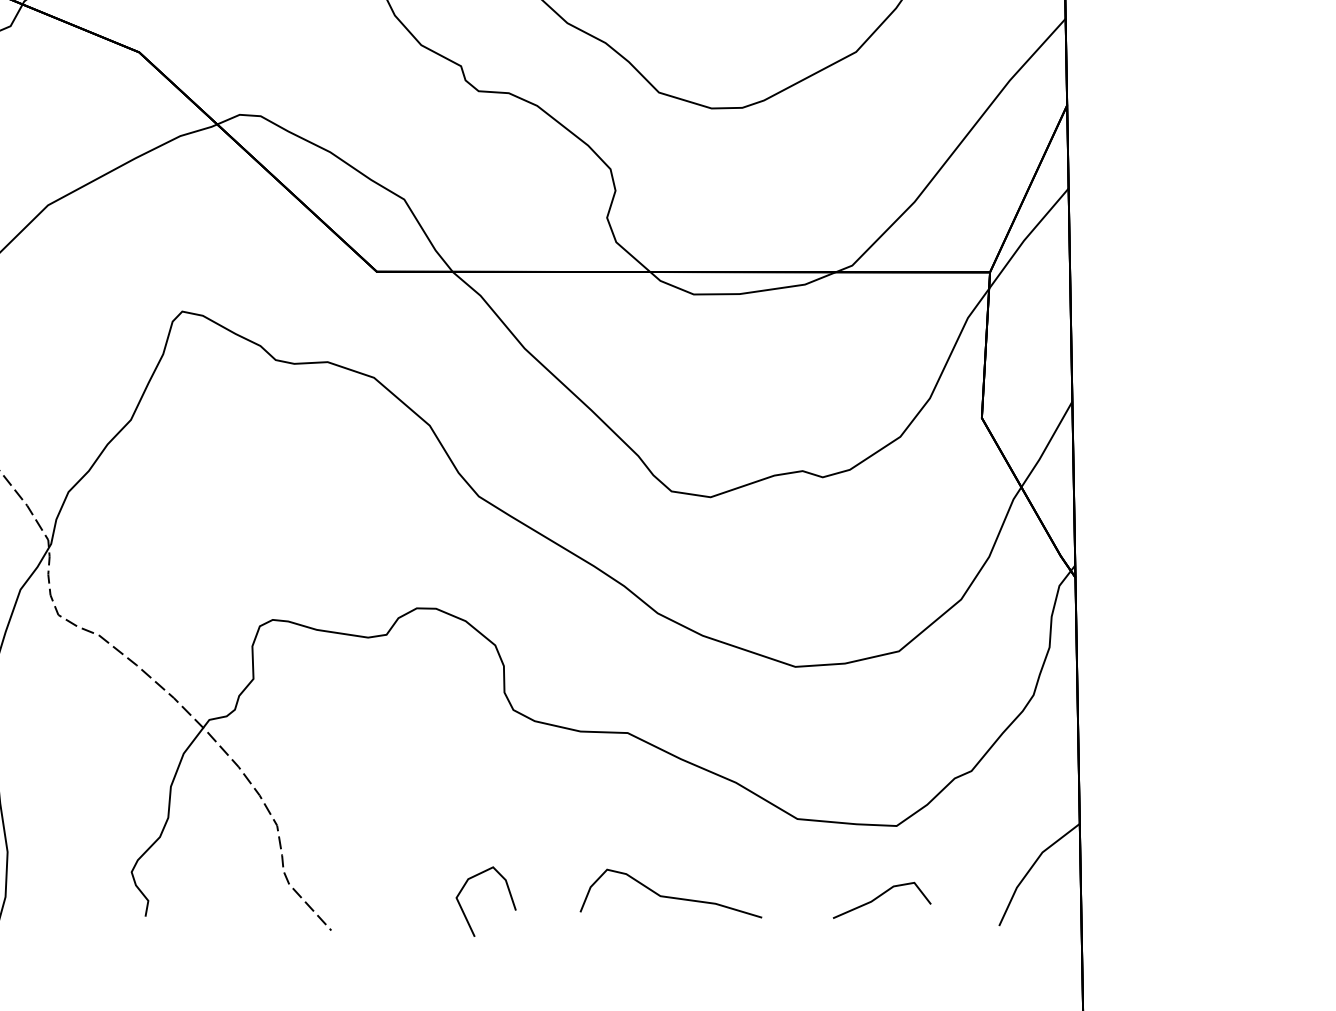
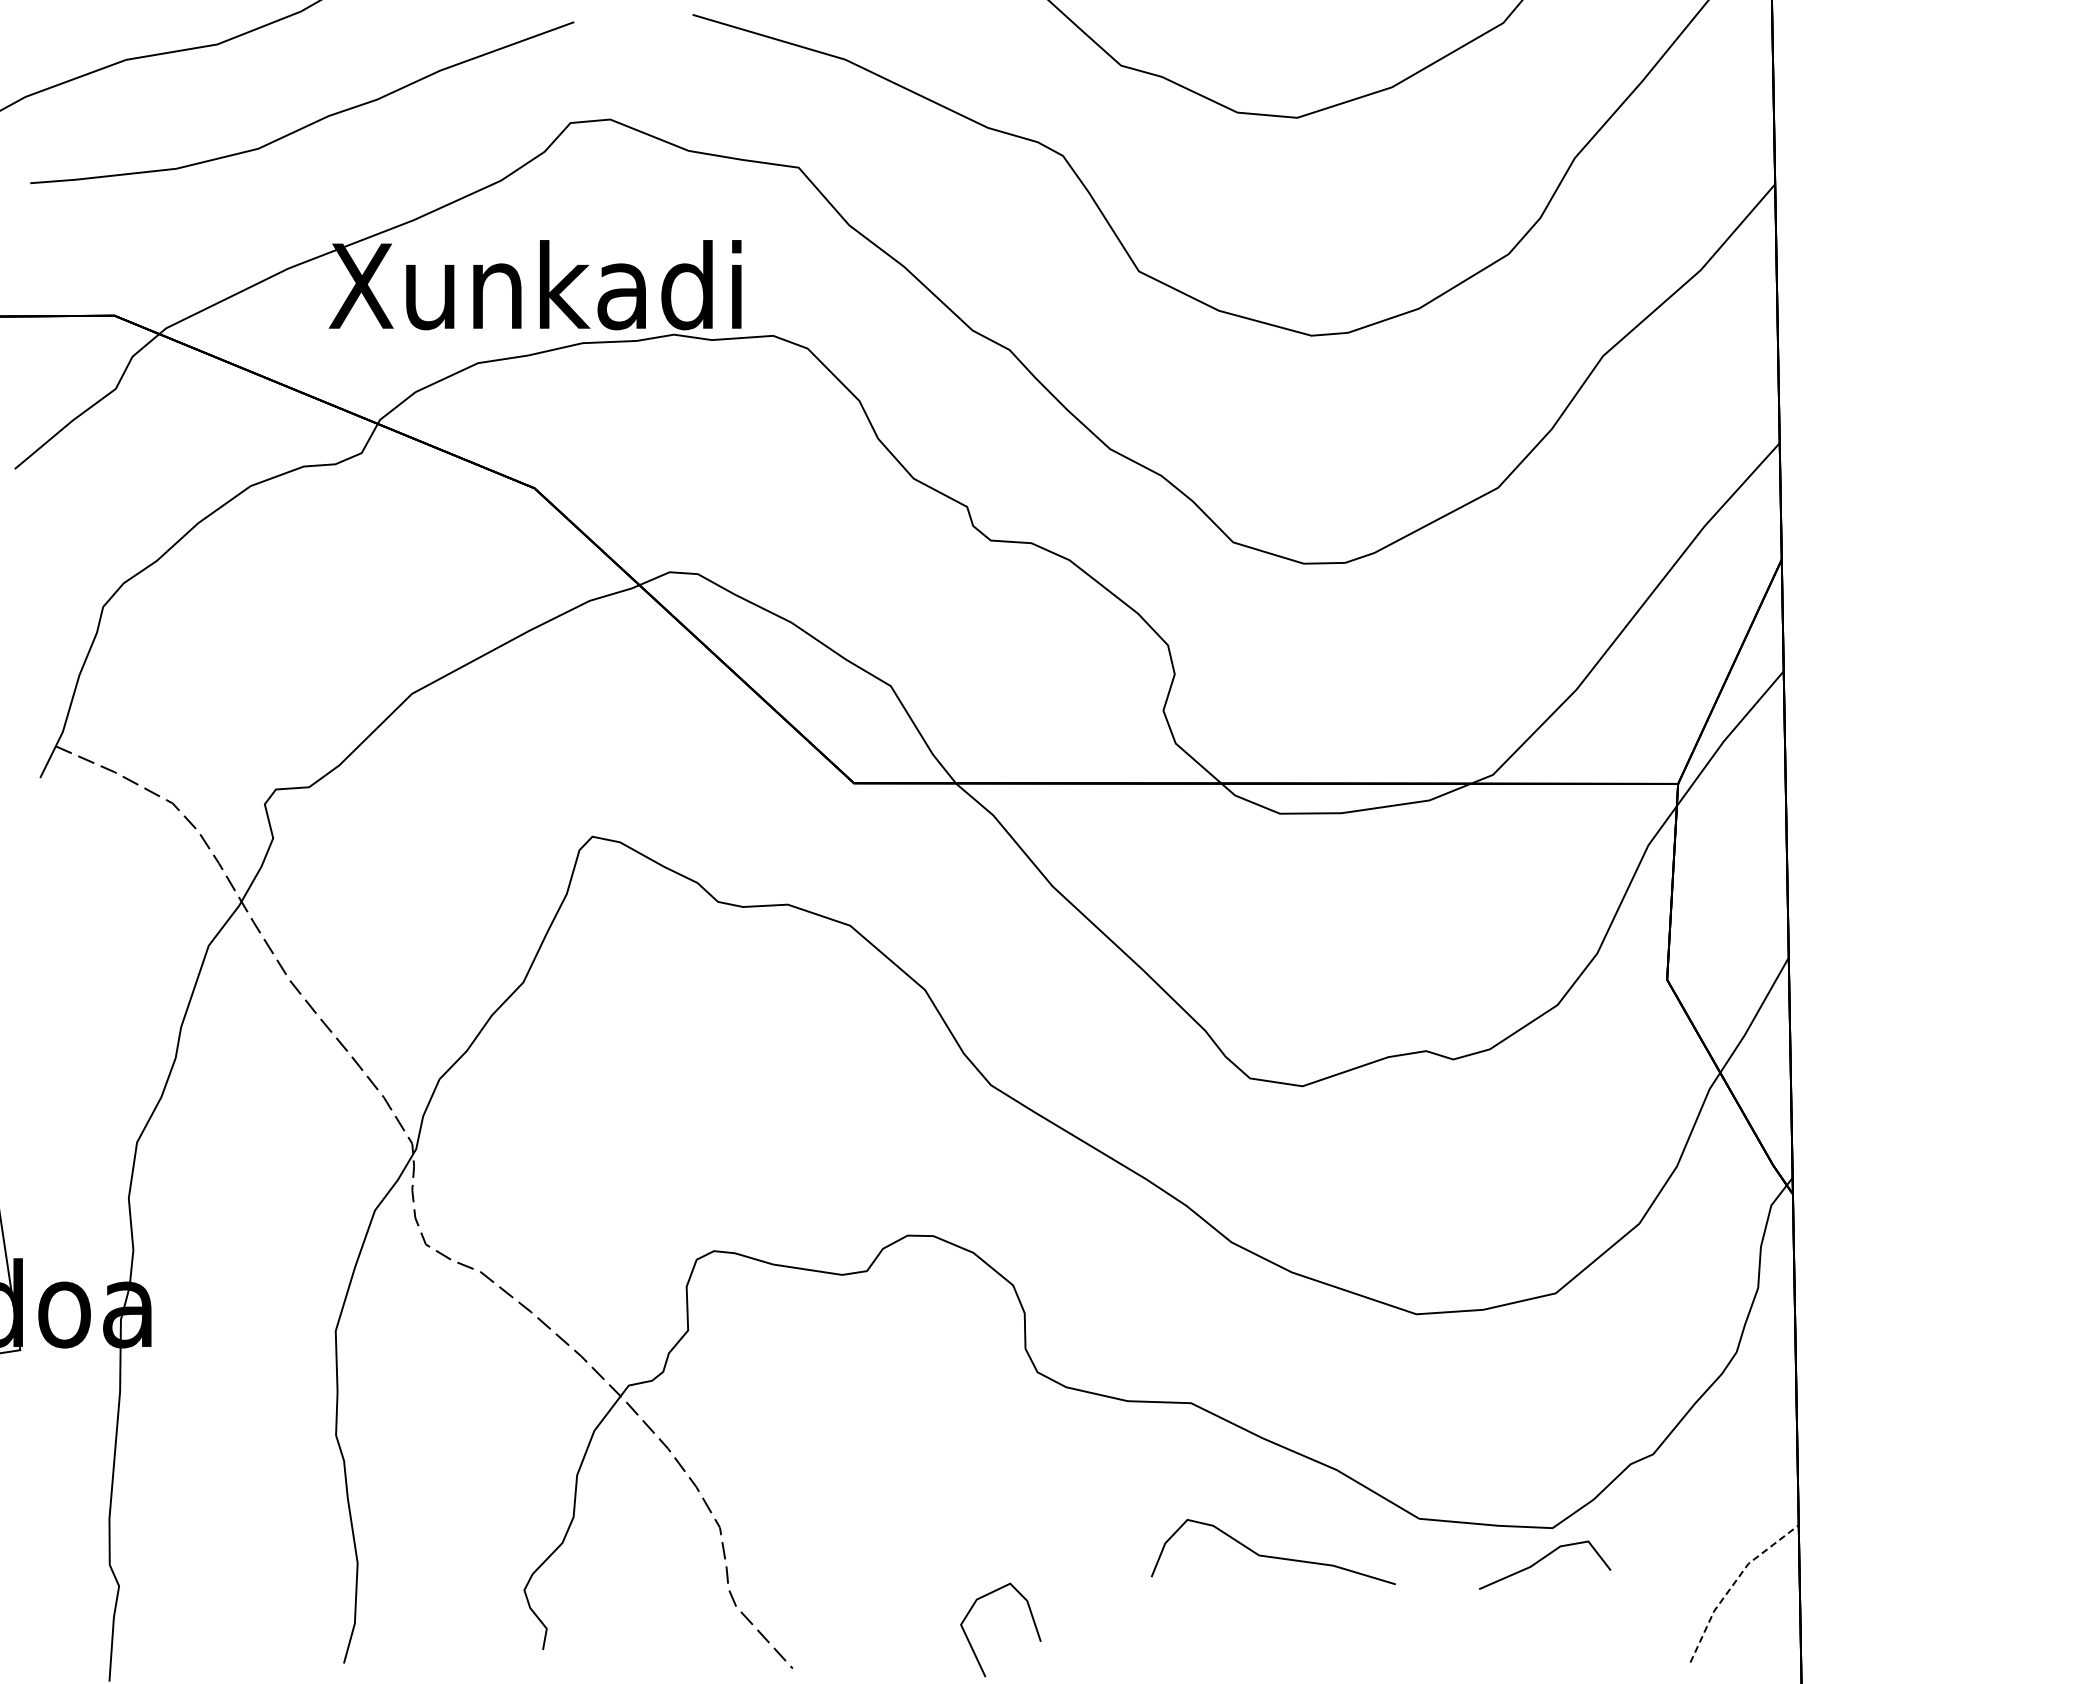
line: (1031, 867) -> (1733, 1584), solid -> dashed
curve: (670, 896) -> (1272, 1556), moved
line: (880, 896) -> (1543, 1559), moved

